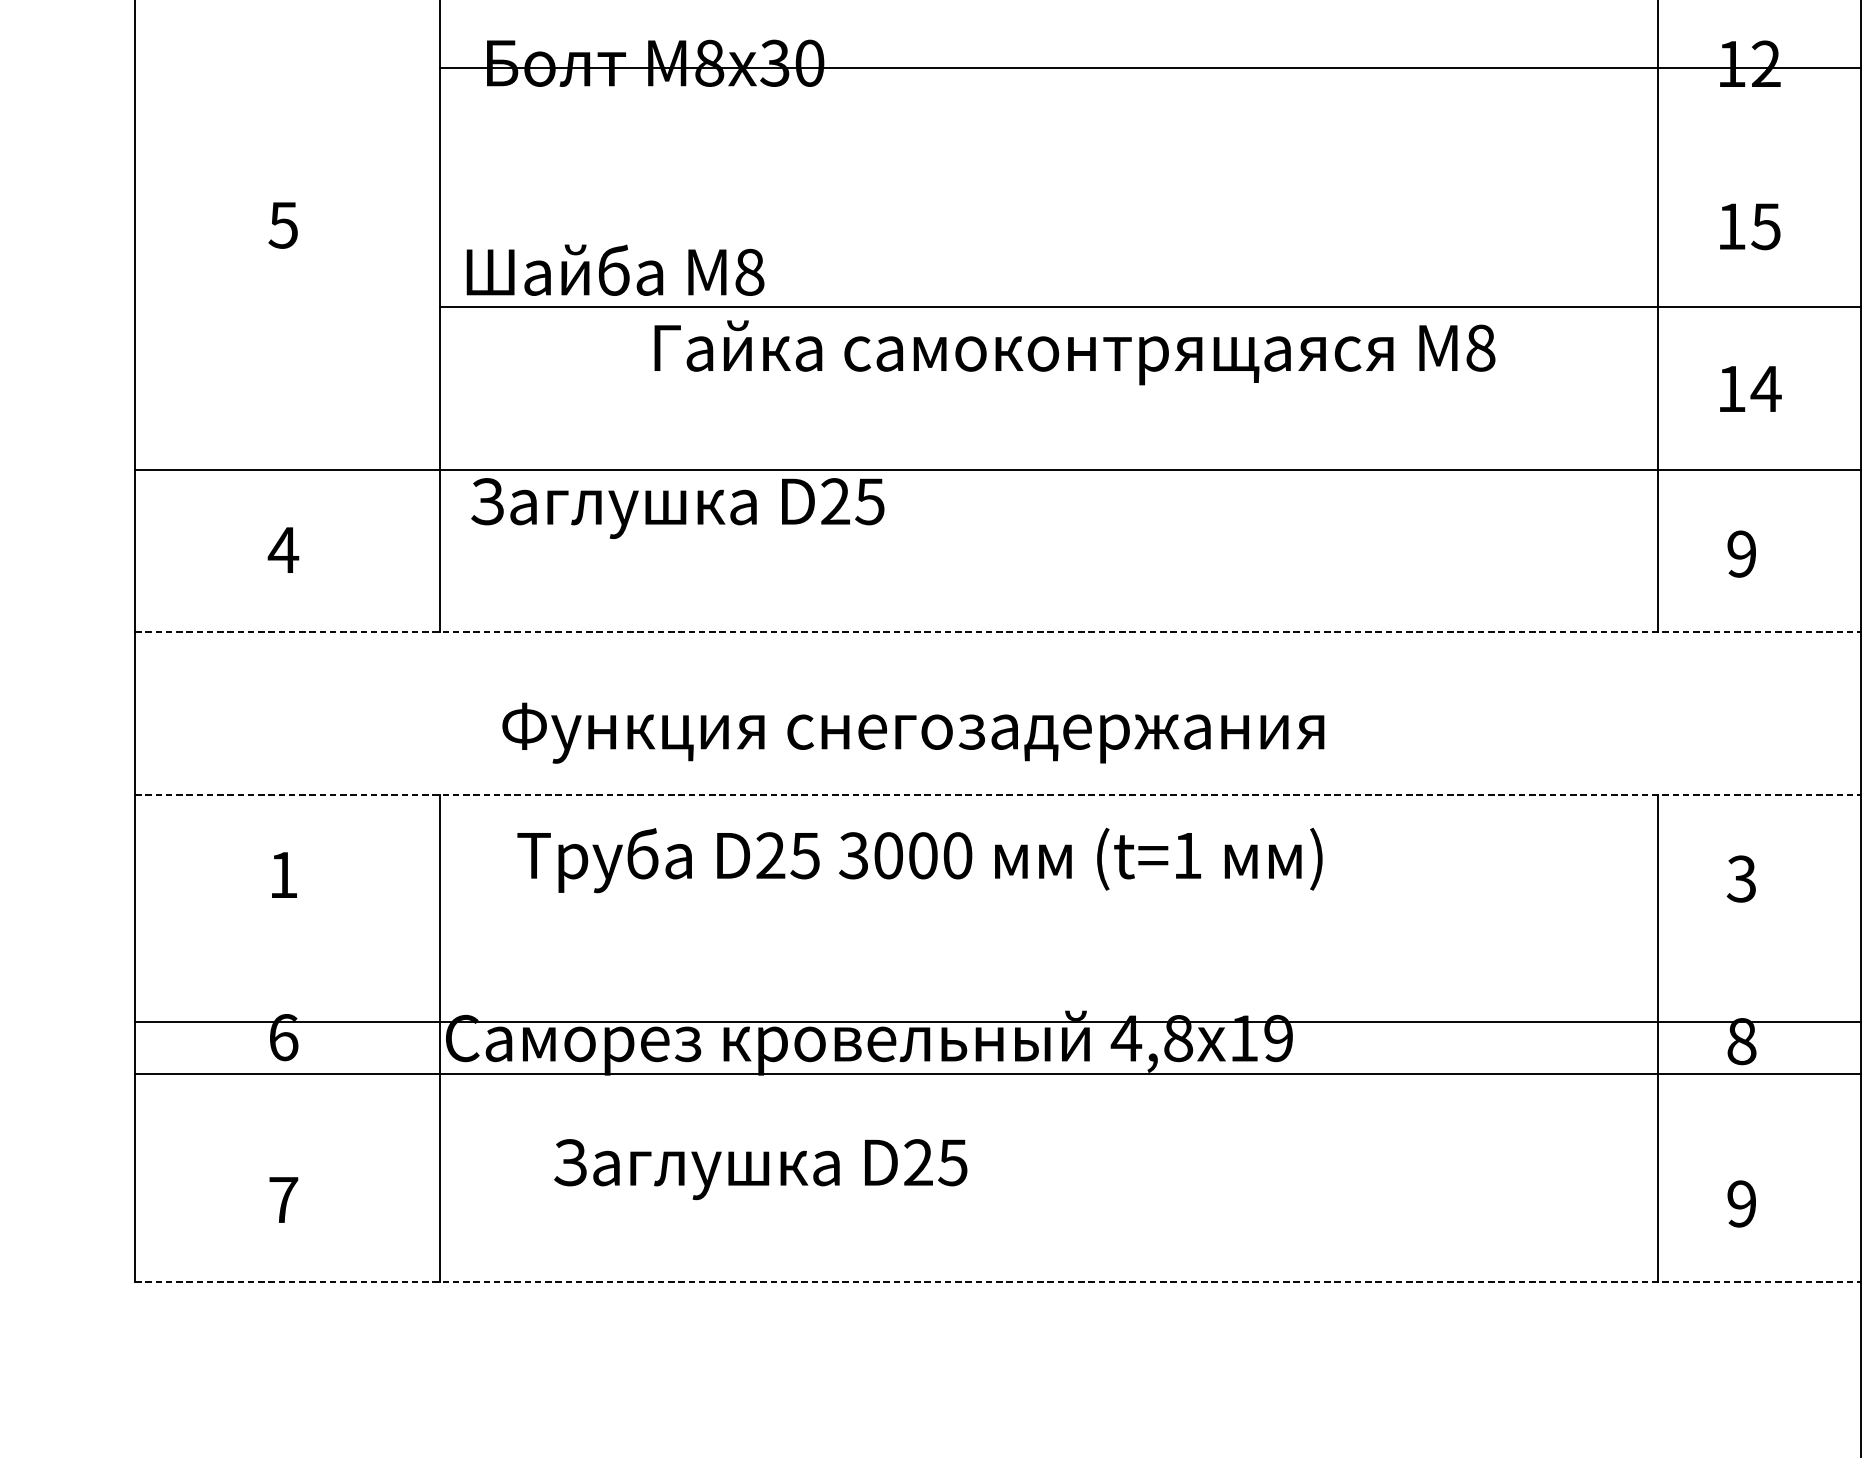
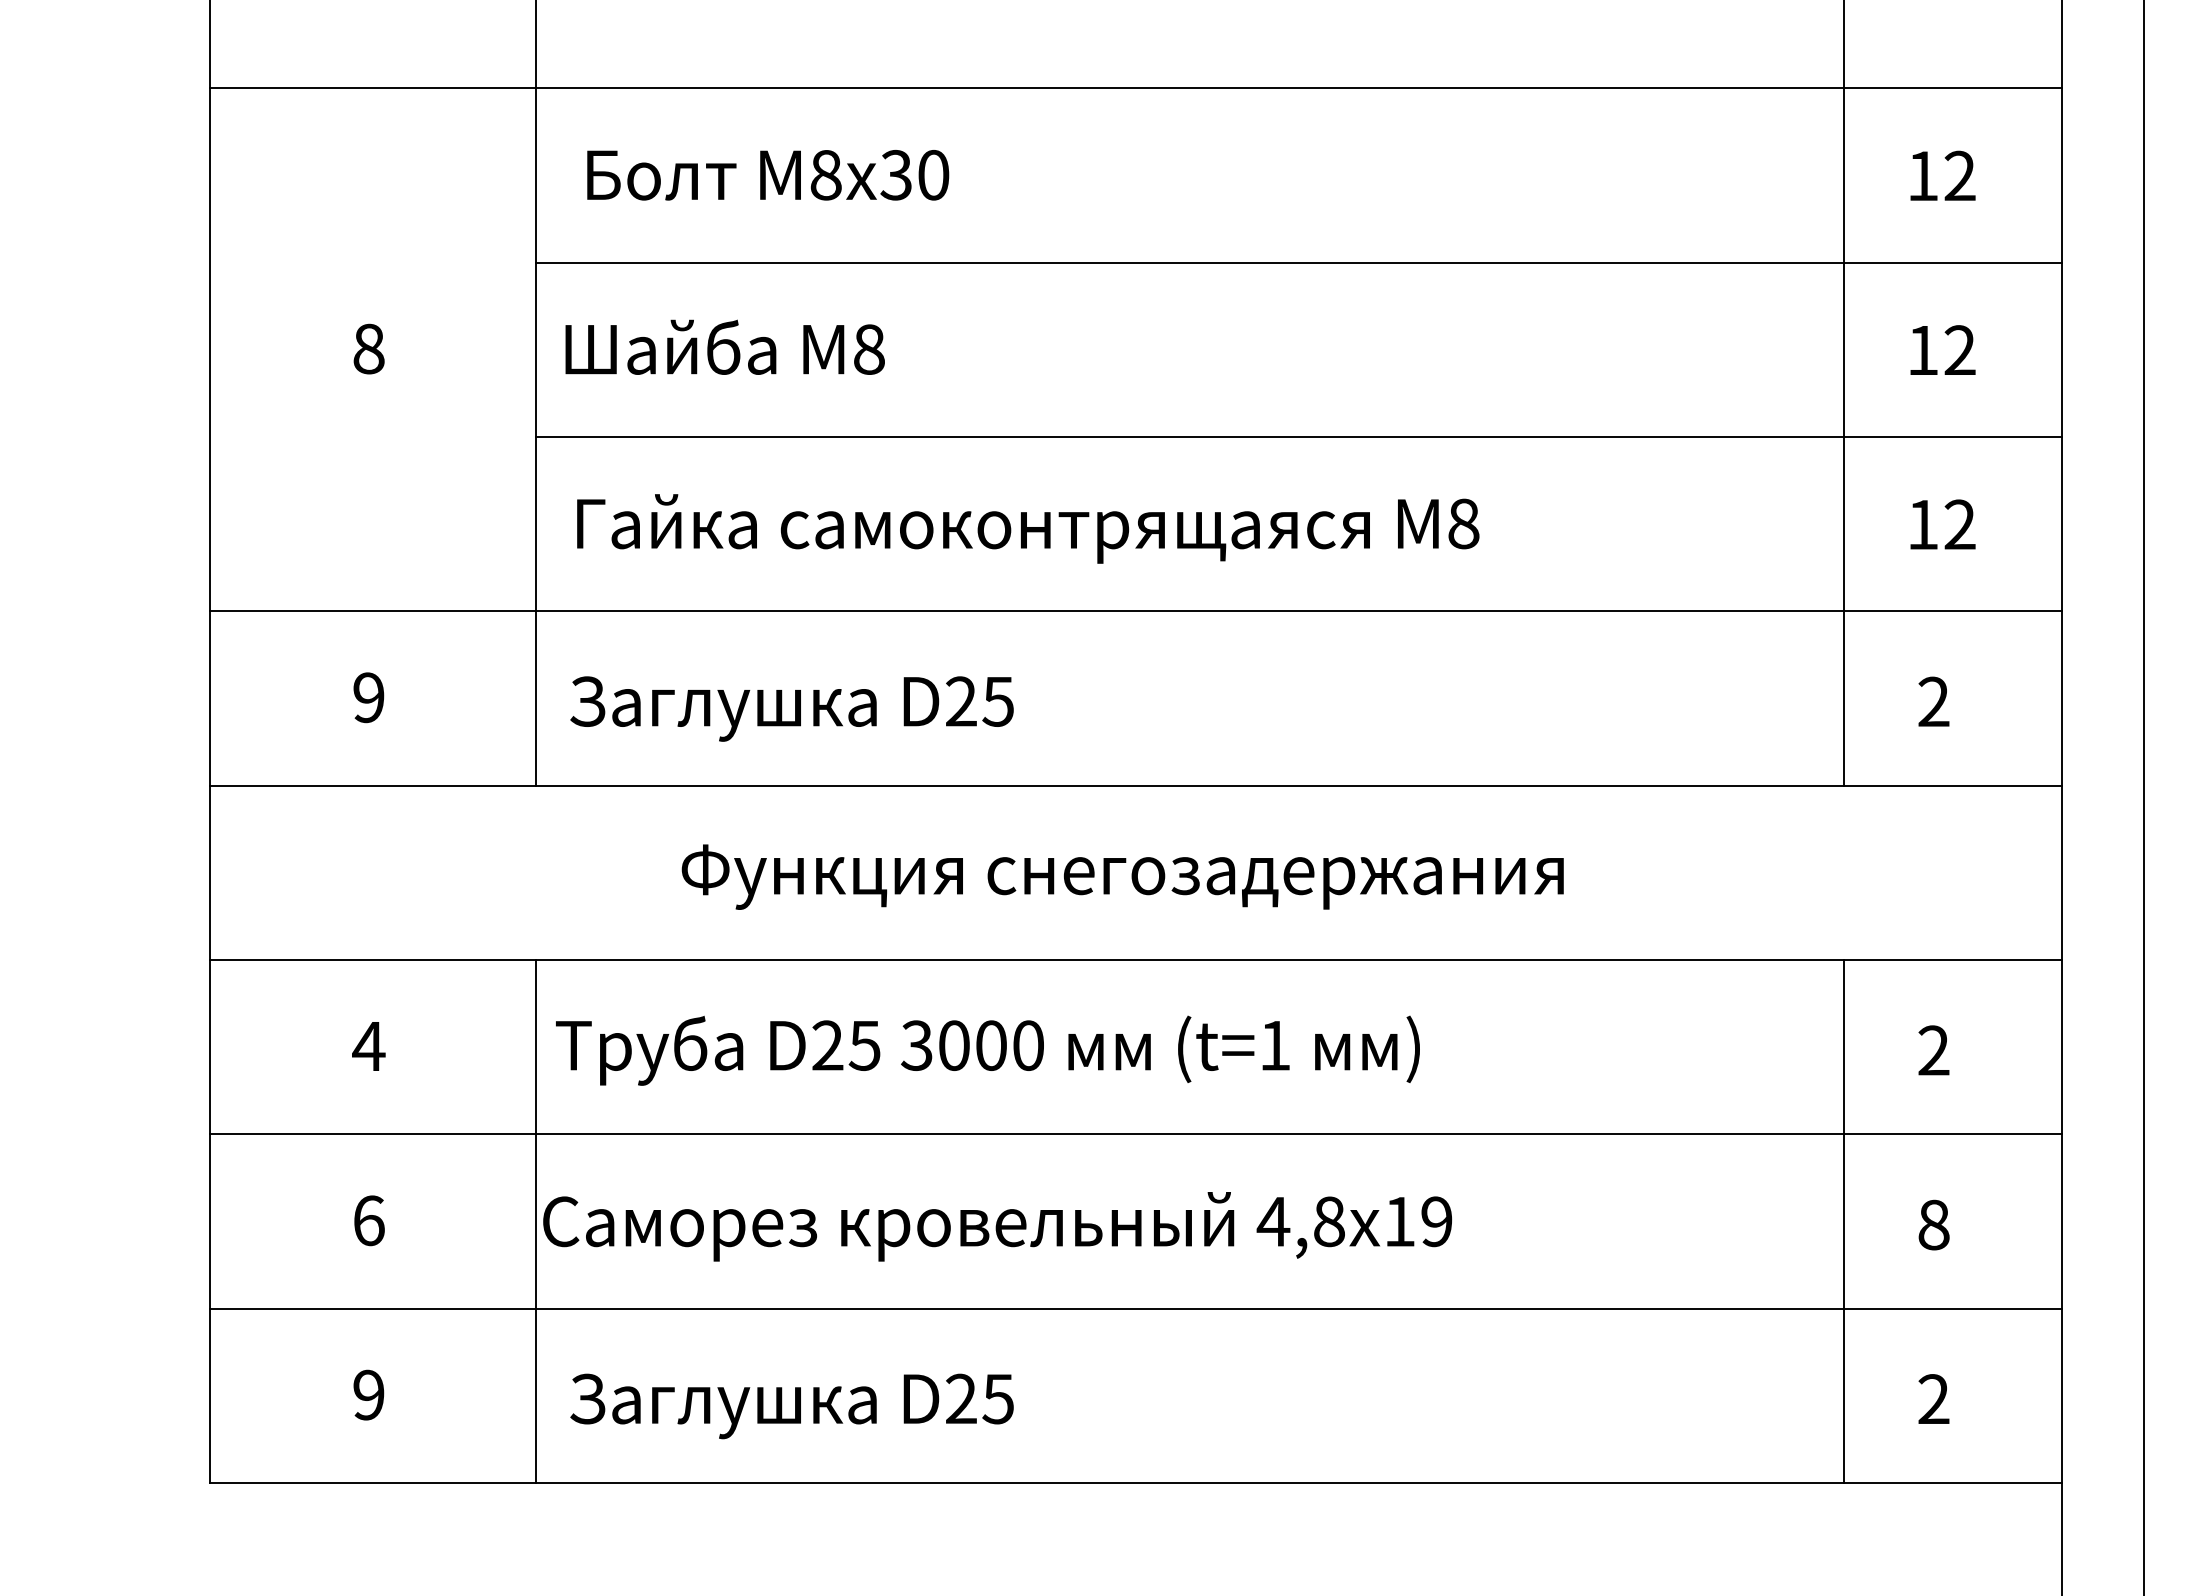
line: (1150, 68) -> (1299, 262), moved
text: (283, 224) -> (368, 348), 5 -> 8
text: (1765, 226) -> (1959, 350), 15 -> 12
text: (614, 269) -> (724, 346), moved
text: (1075, 352) -> (1028, 528), moved
text: (1765, 388) -> (1959, 524), 14 -> 12
text: (677, 508) -> (791, 708), moved
text: (283, 549) -> (368, 697), 4 -> 9
text: (1741, 554) -> (1933, 702), 9 -> 2
line: (998, 631) -> (1136, 785), dashed -> solid
text: (913, 732) -> (1122, 876), moved
line: (998, 795) -> (1136, 960), dashed -> solid
text: (919, 860) -> (987, 1050), moved
text: (283, 875) -> (368, 1046), 1 -> 4
text: (1741, 878) -> (1933, 1050), 3 -> 2
line: (997, 1022) -> (1135, 1134), moved
line: (997, 1073) -> (1135, 1308), moved
text: (760, 1169) -> (791, 1406), moved
text: (283, 1199) -> (368, 1394), 7 -> 9
text: (1741, 1204) -> (1933, 1399), 9 -> 2
line: (998, 1282) -> (1136, 1483), dashed -> solid

